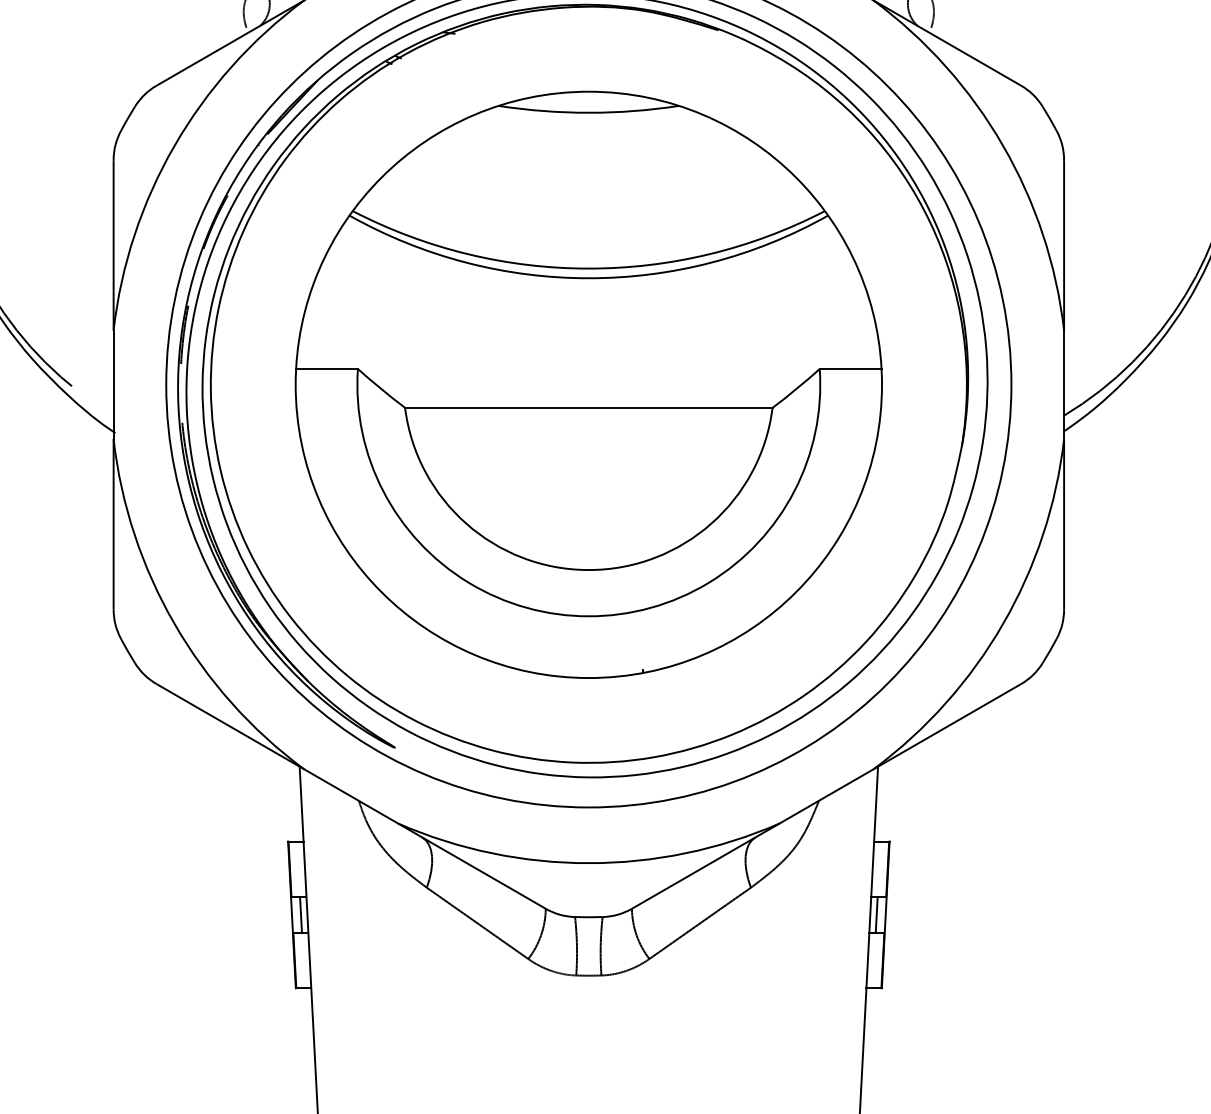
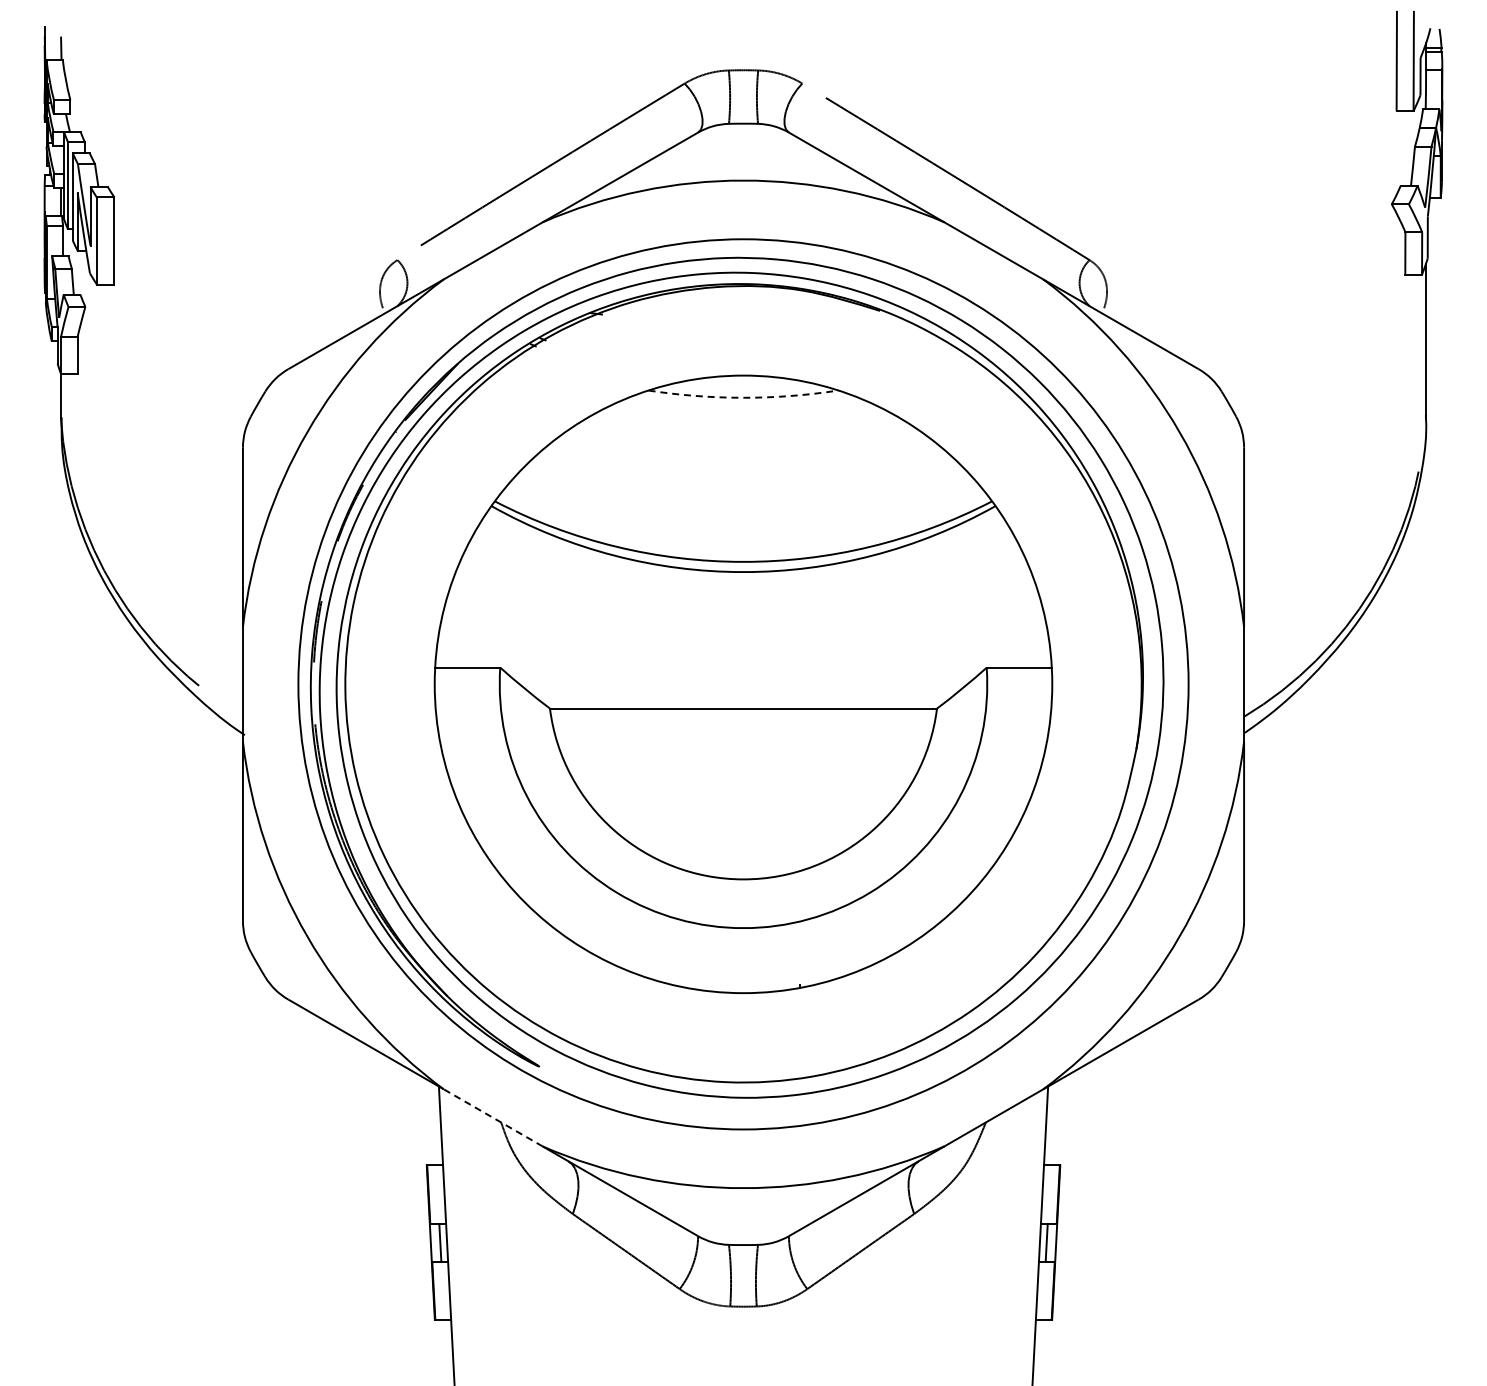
arc: (588, 112) -> (743, 397), solid -> dashed
line: (350, 796) -> (492, 1117), solid -> dashed

